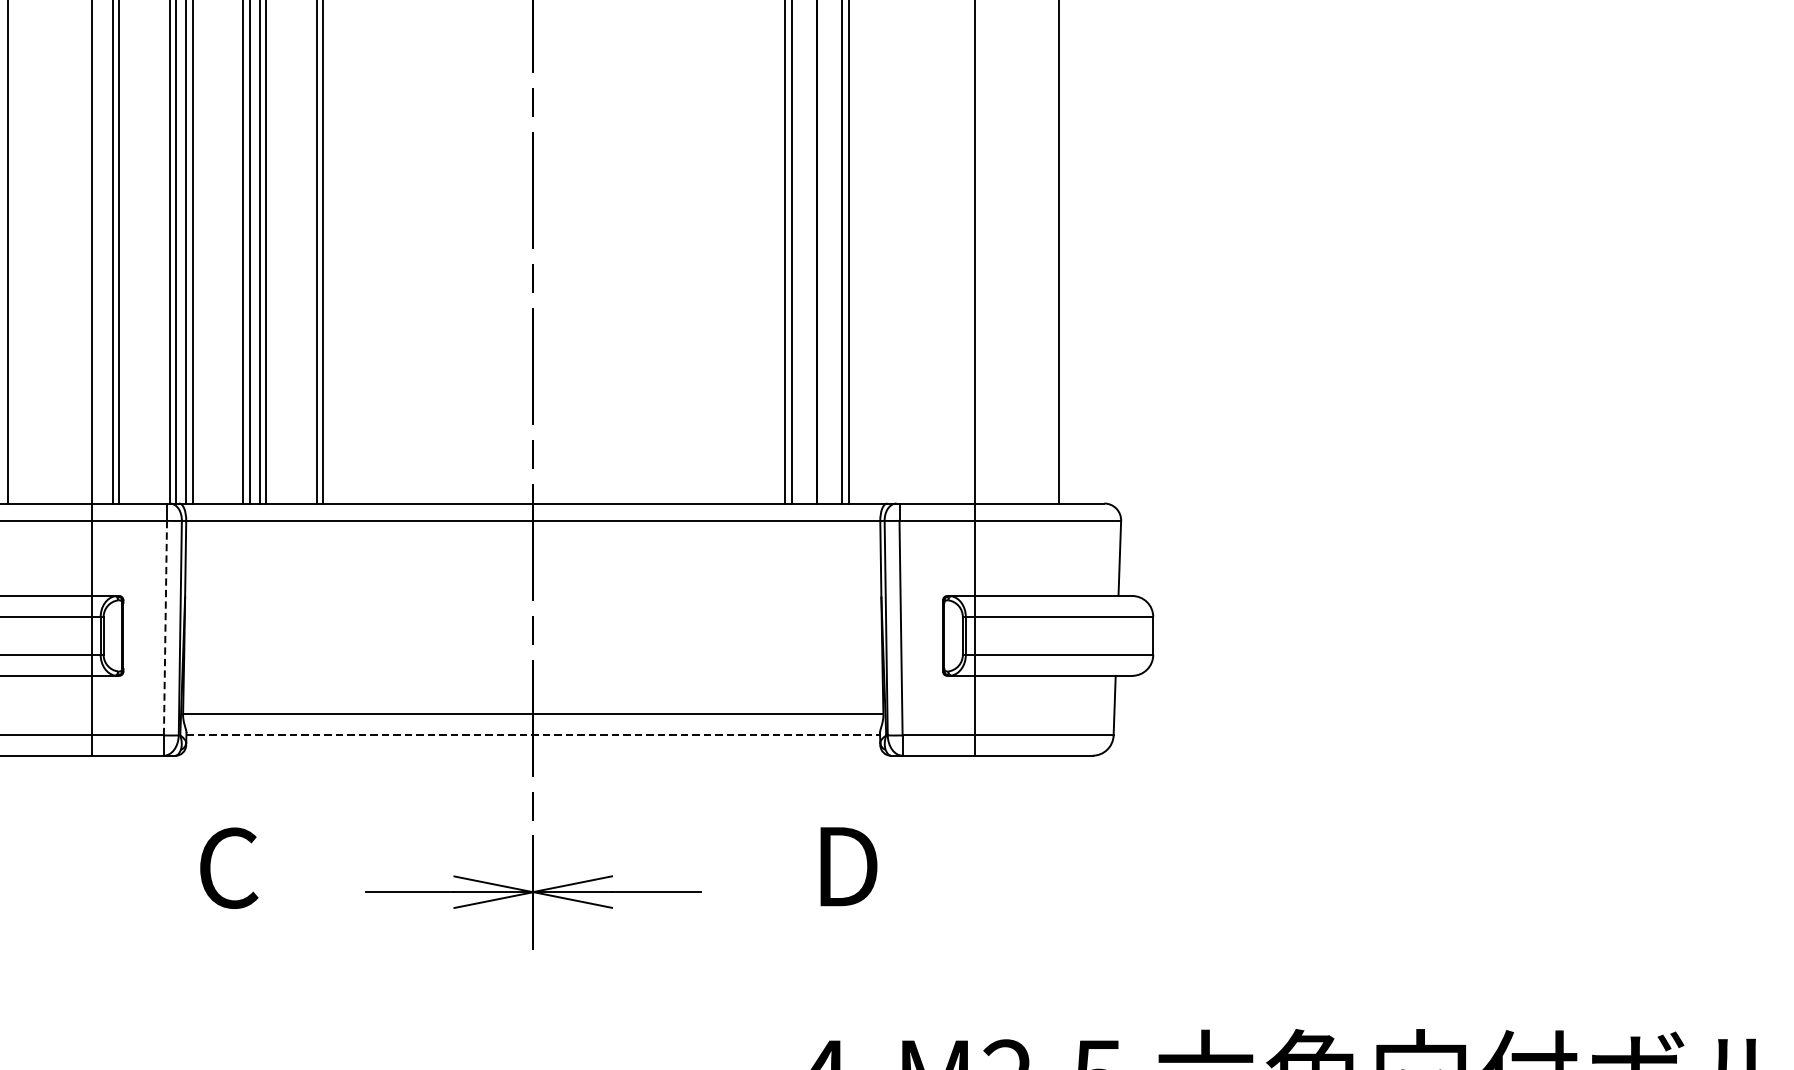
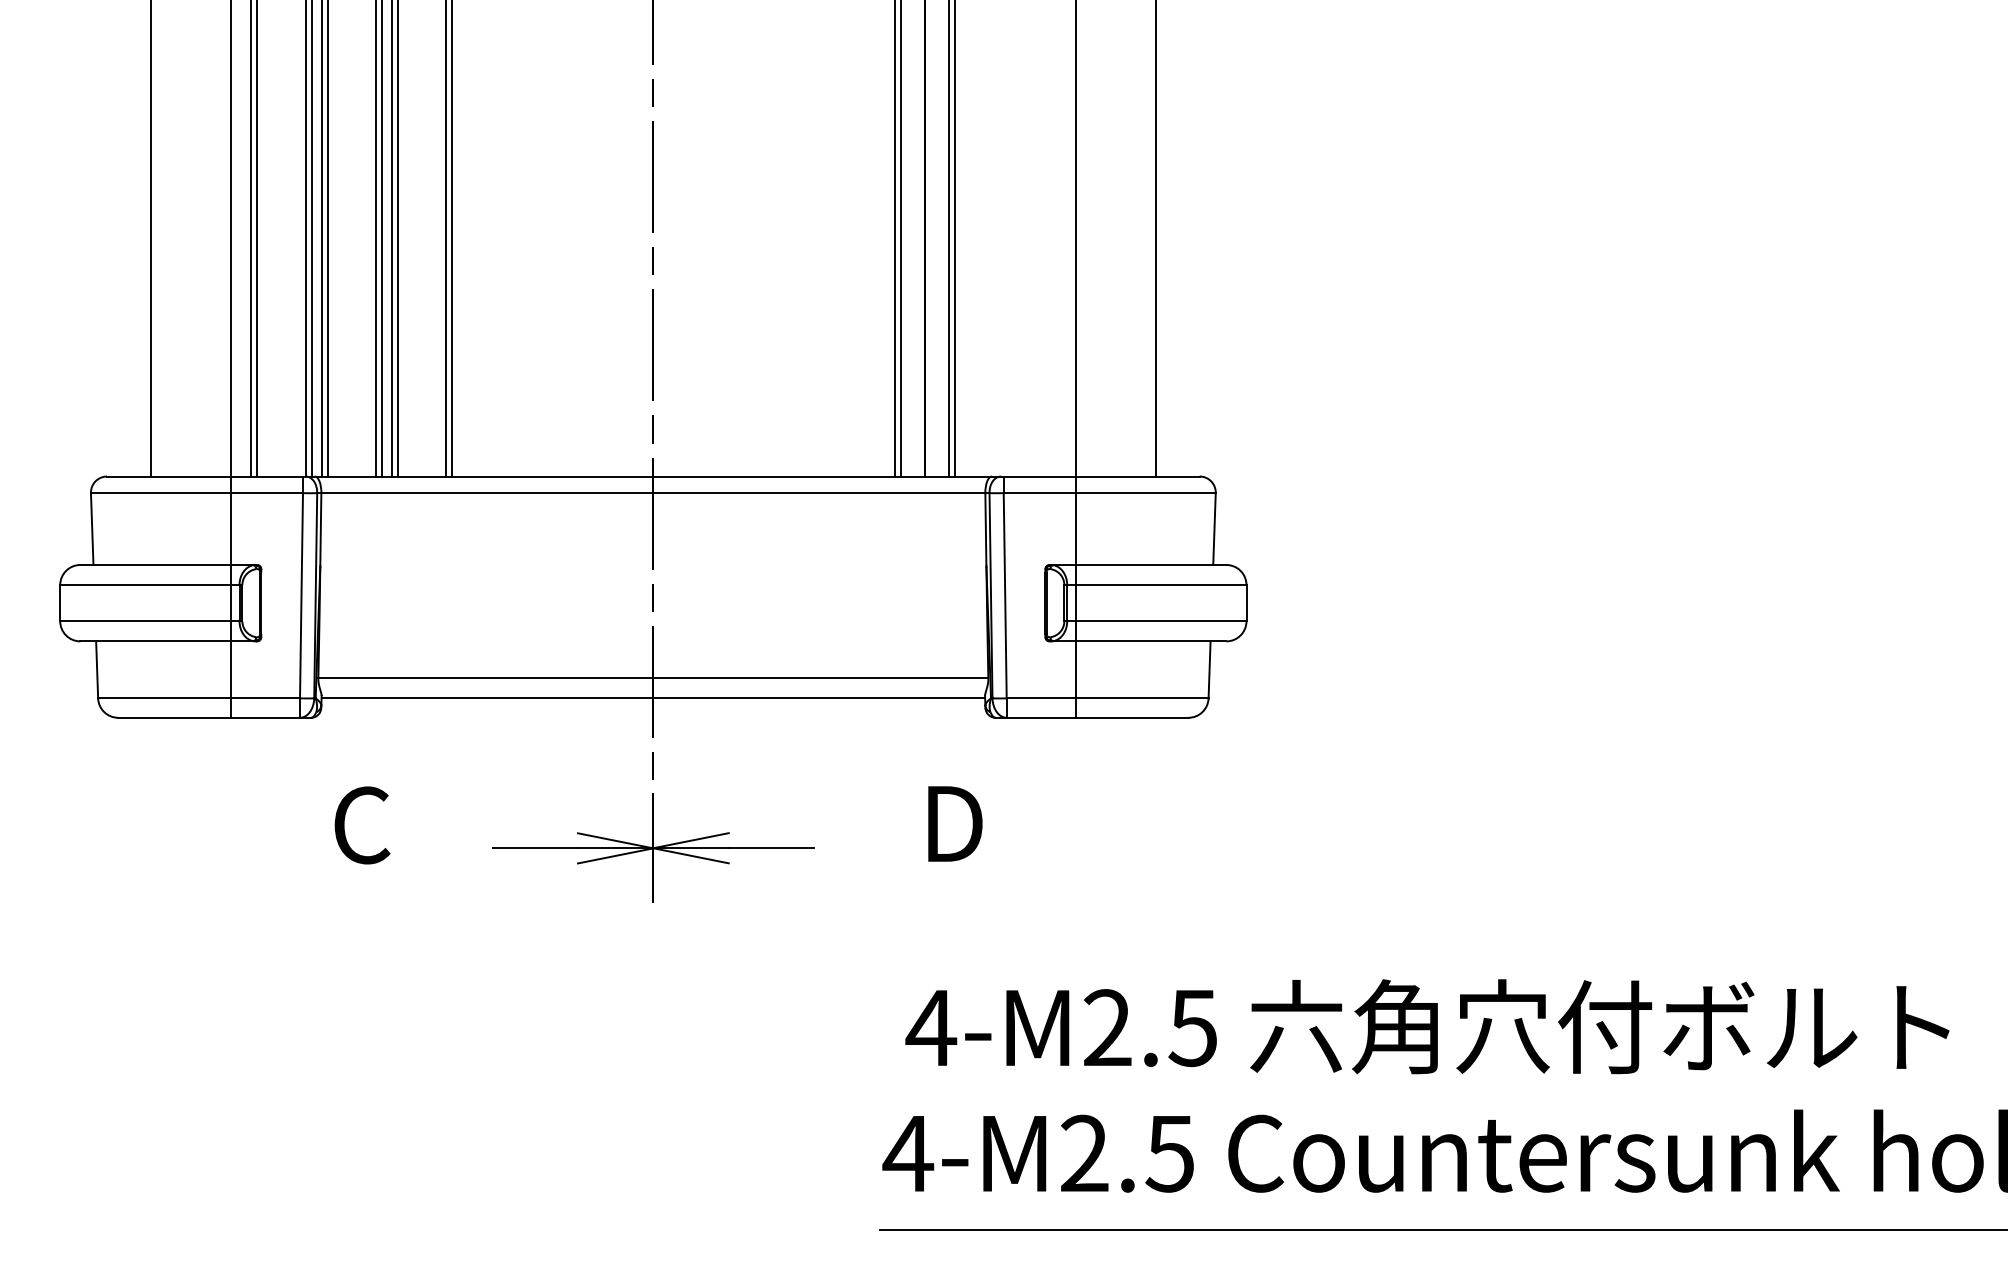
line: (165, 627) -> (301, 595), dashed -> solid
line: (533, 734) -> (653, 697), dashed -> solid

